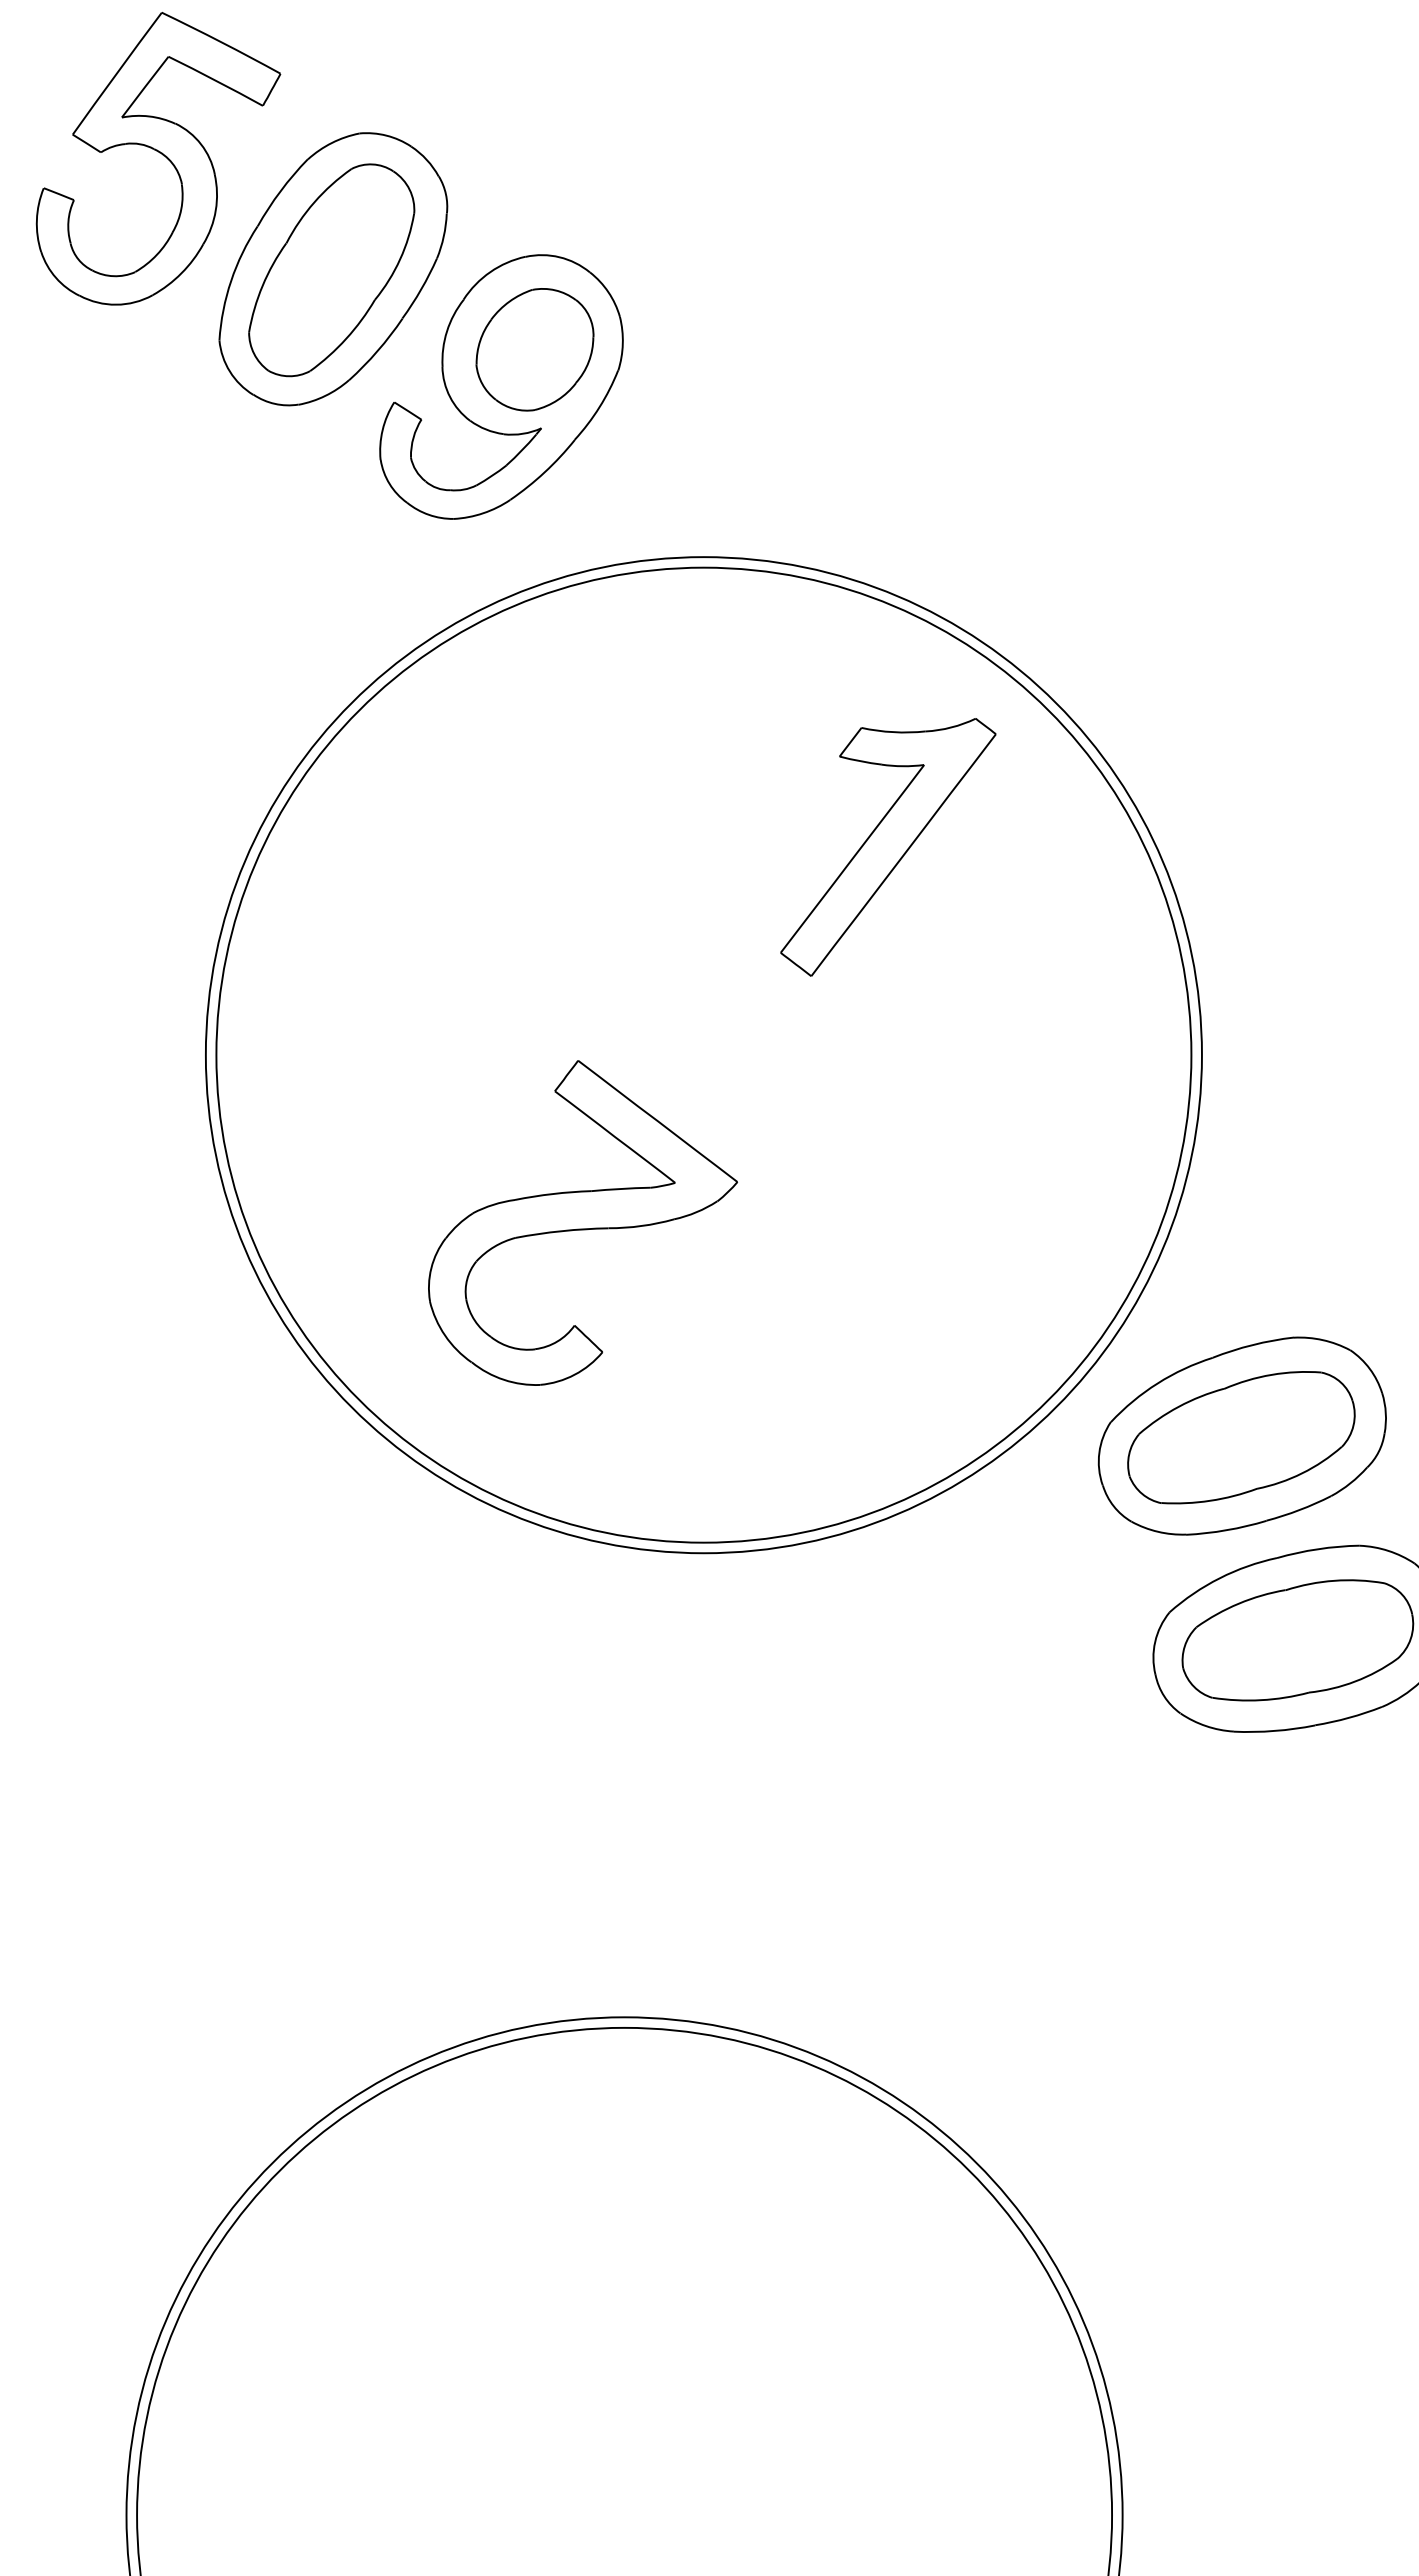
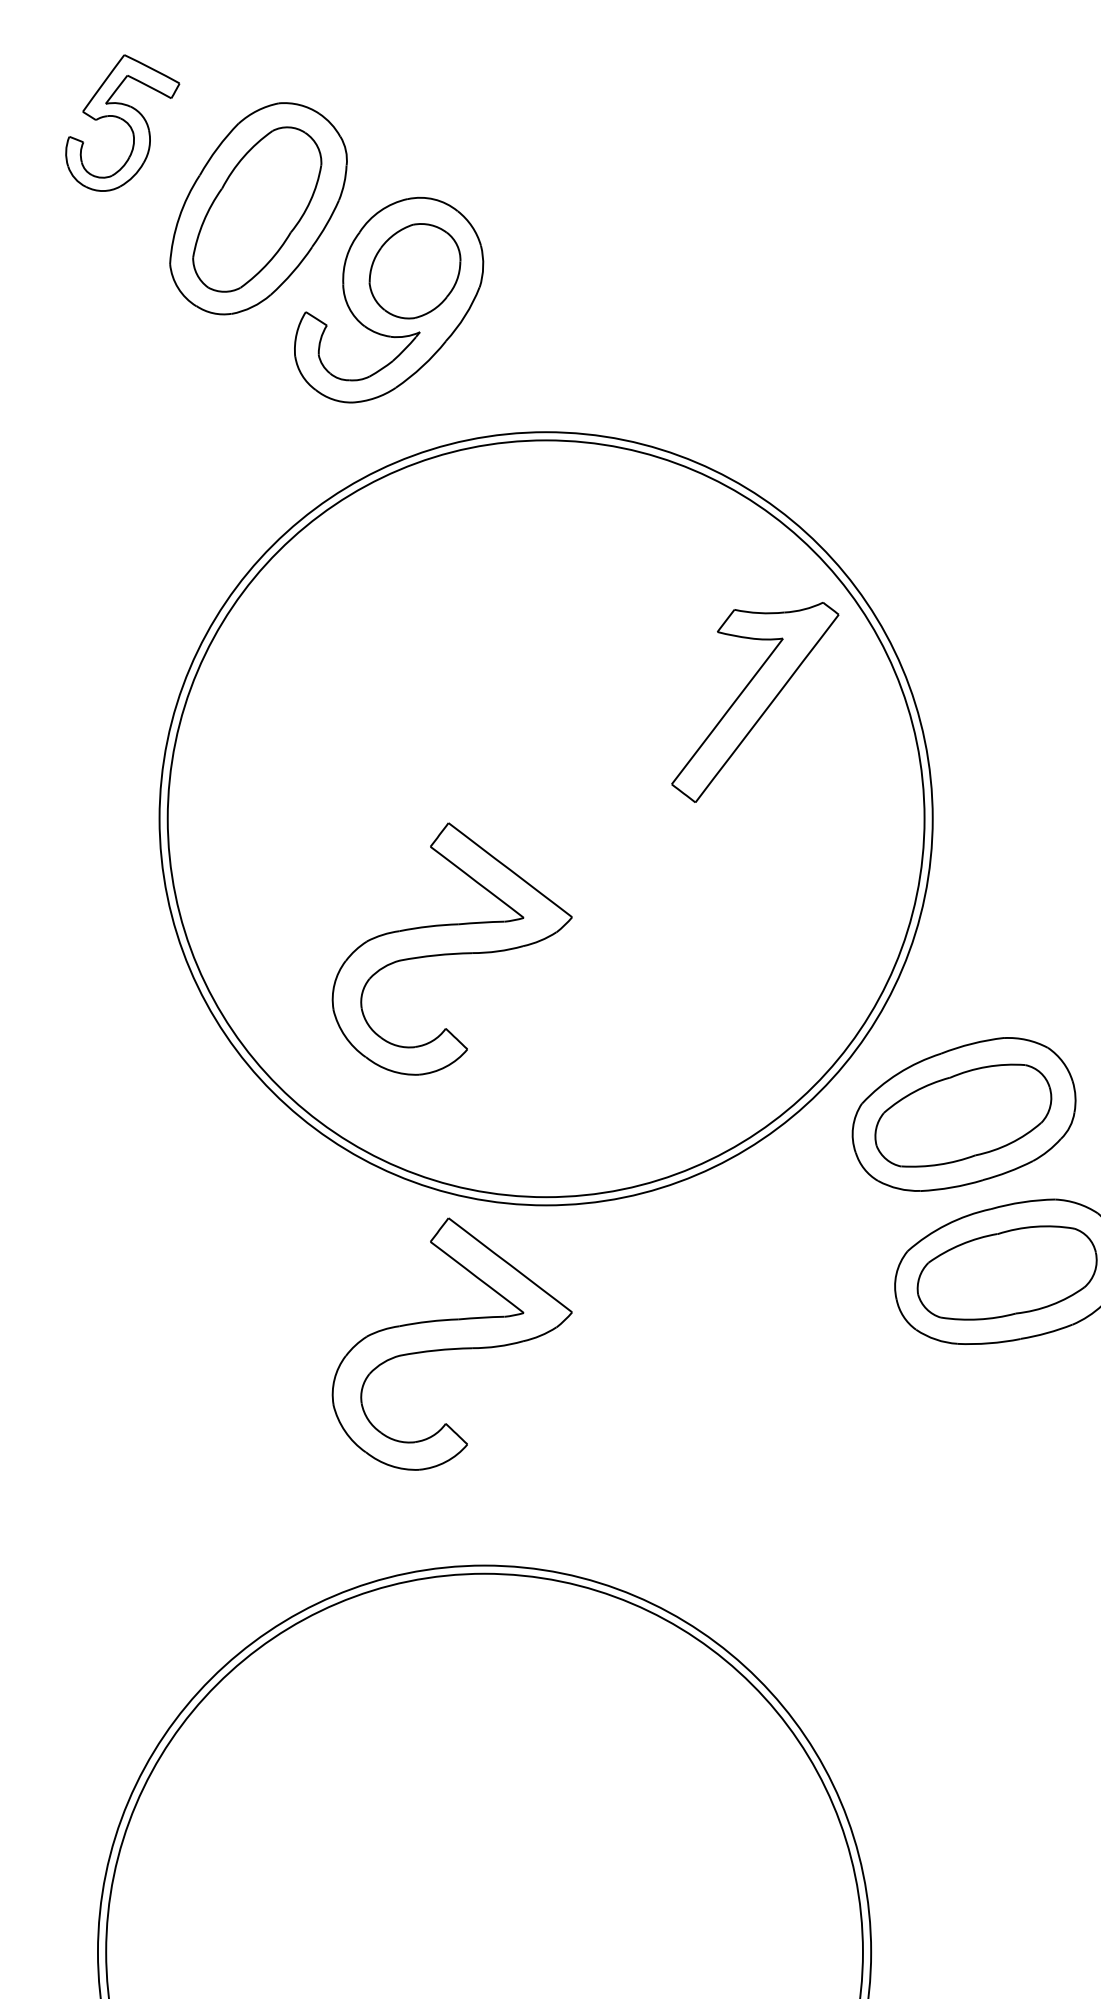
part: (158, 158) -> (122, 122), size x0.6
part: (888, 847) -> (755, 702), moved
part: (582, 1731) -> (451, 1343), added

